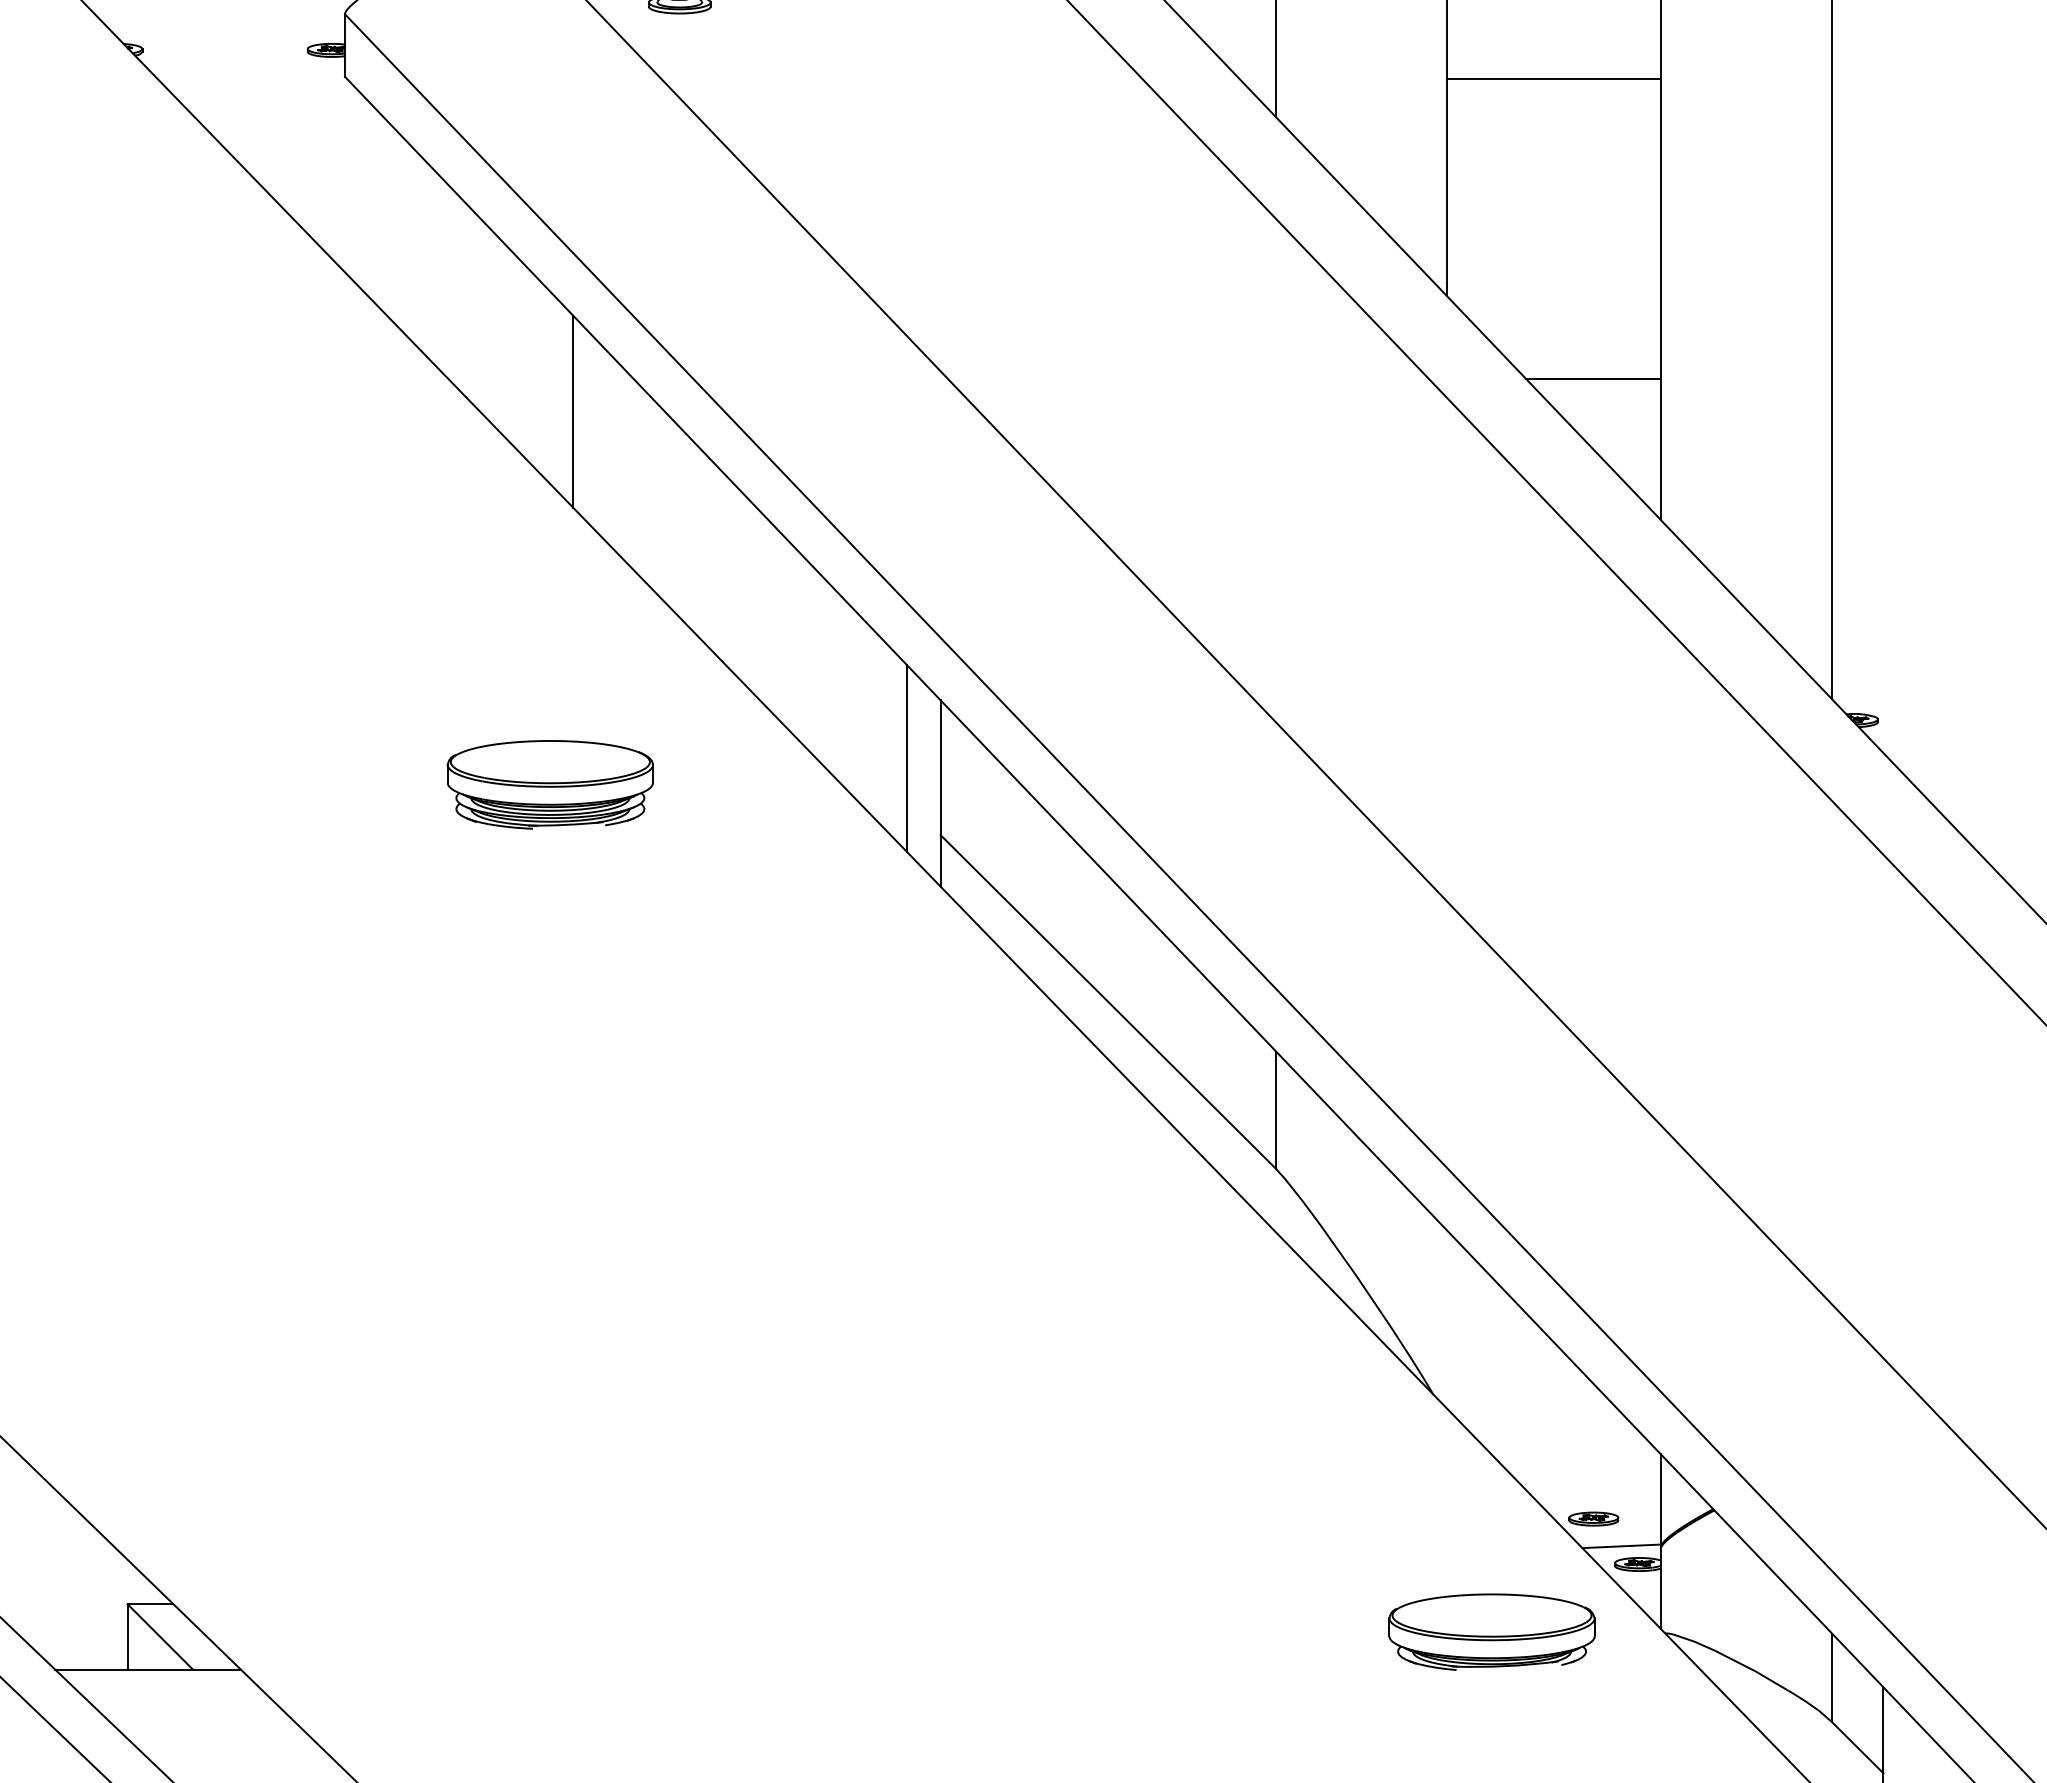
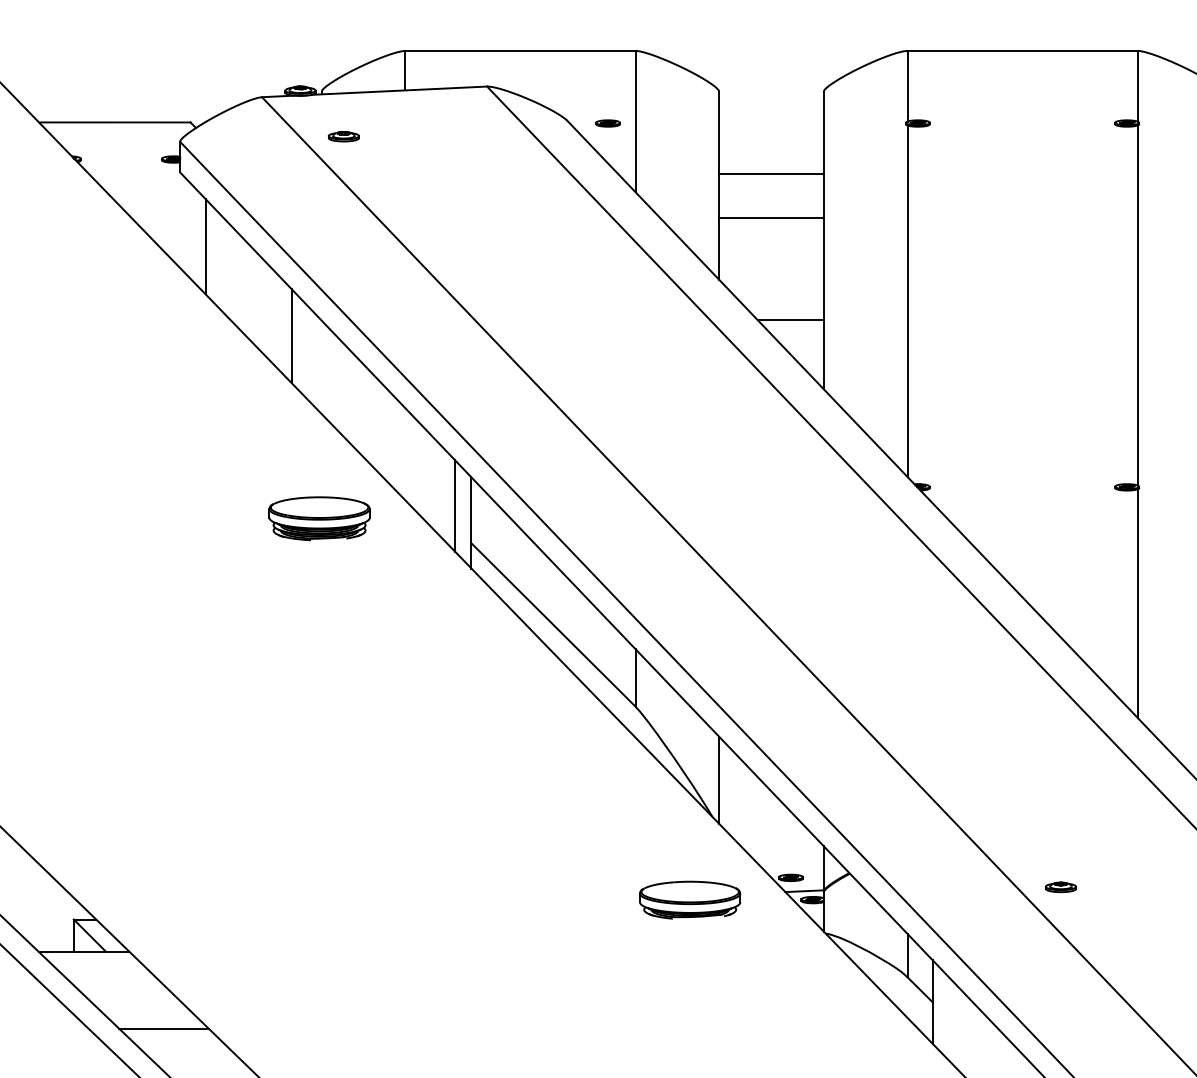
line: (1554, 168) -> (771, 217), added
line: (396, 228) -> (205, 246), added
part: (550, 784) -> (319, 518), moved
line: (1447, 1317) -> (719, 779), added
part: (1492, 1630) -> (690, 899), moved

